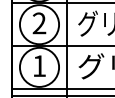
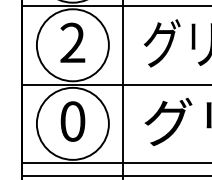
text: (39, 66) -> (72, 122), 1 -> 0

